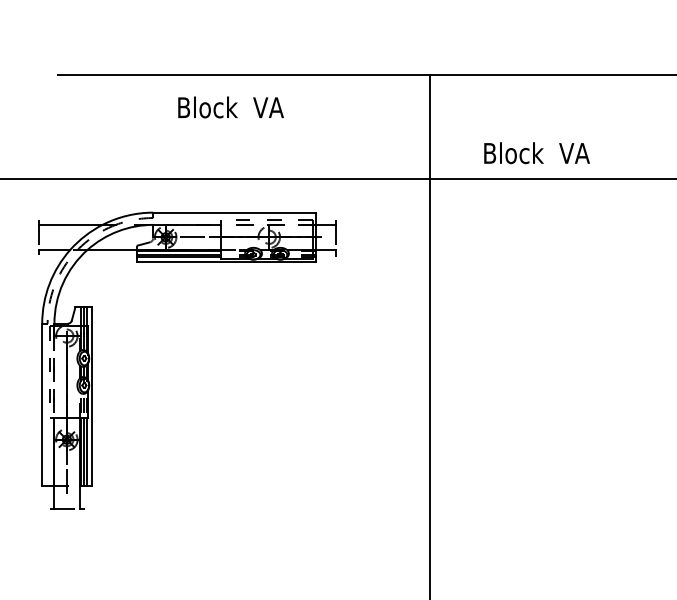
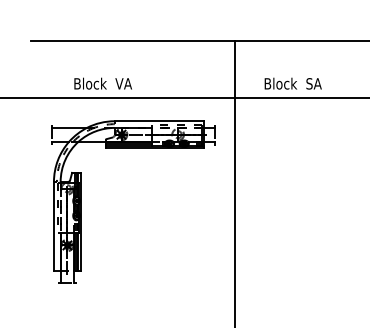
text: (229, 107) -> (102, 83), moved
text: (573, 152) -> (313, 83), Block  VA -> Block  SA
part: (92, 359) -> (81, 201), moved

